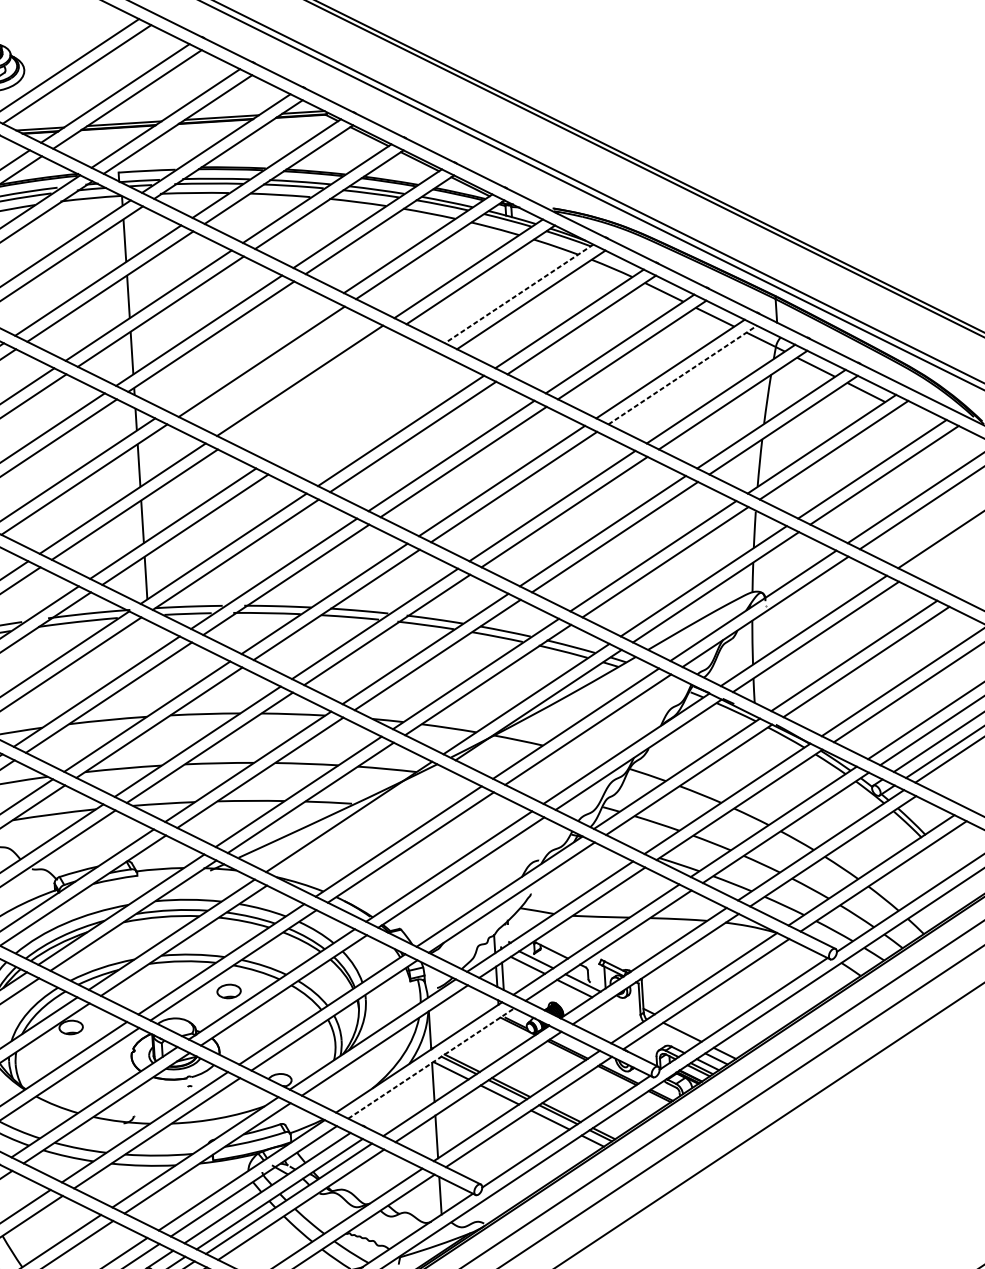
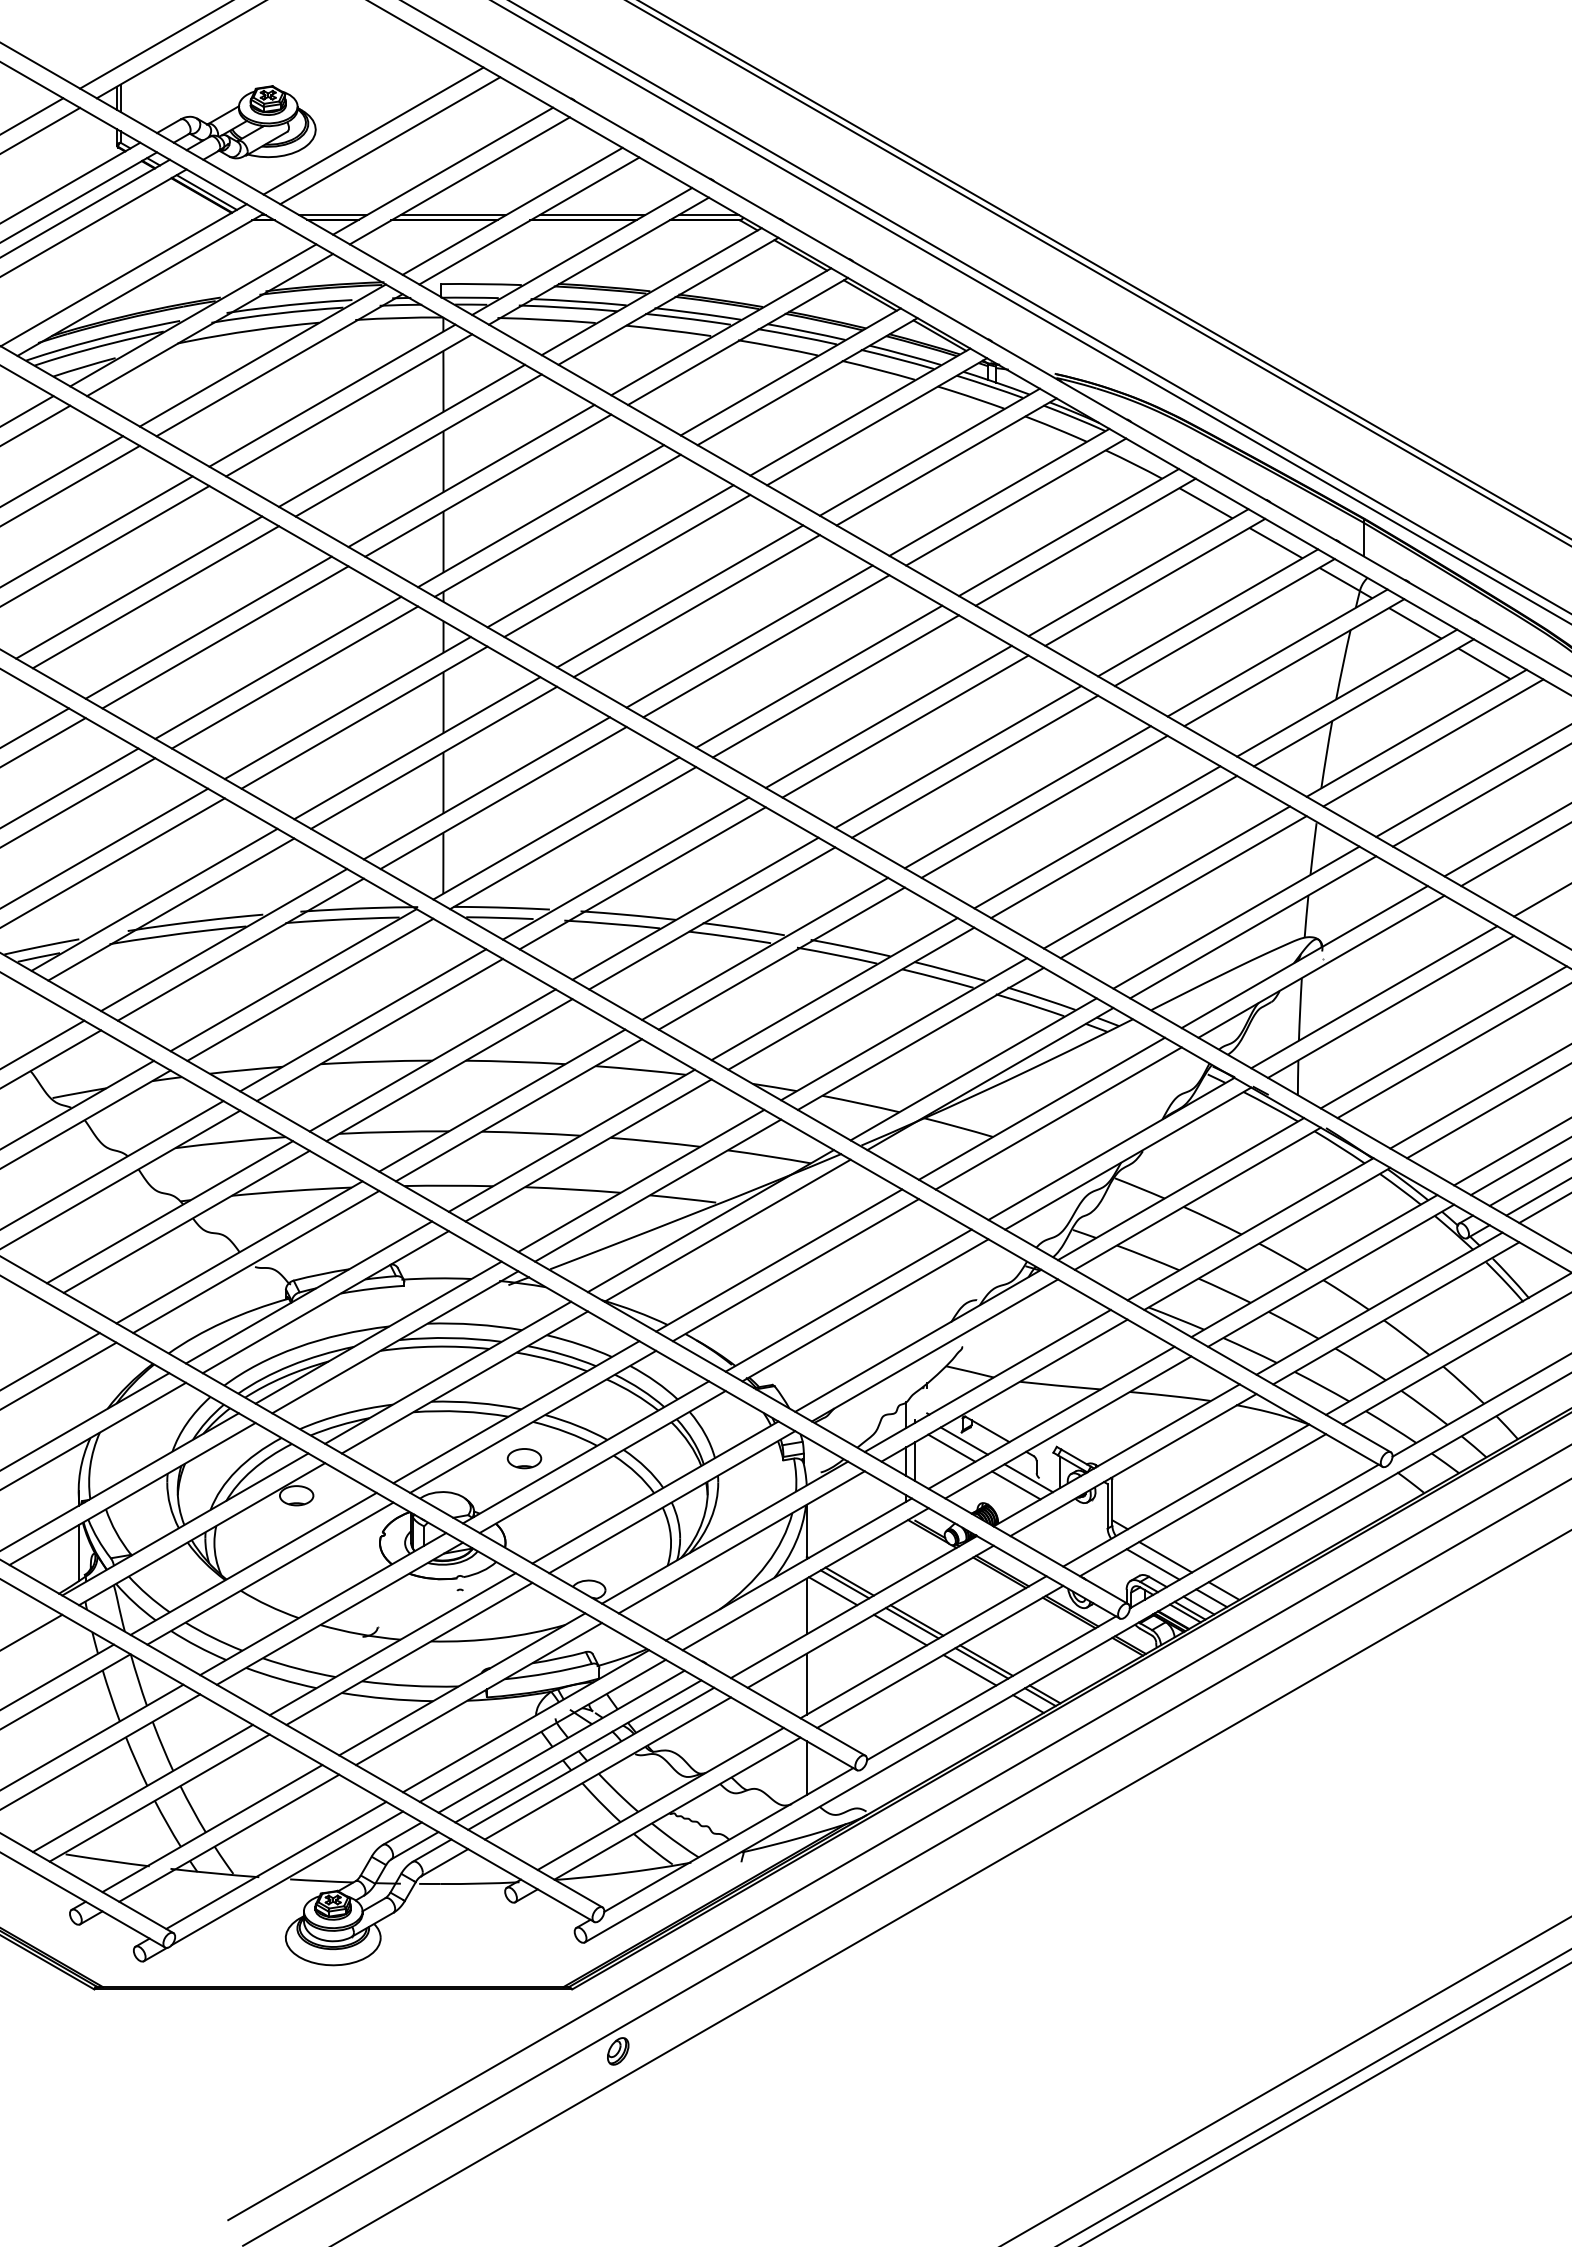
line: (519, 293) -> (999, 492), dashed -> solid
line: (249, 355) -> (610, 556), added
line: (683, 375) -> (1225, 622), dashed -> solid
line: (312, 387) -> (696, 606), added
line: (350, 405) -> (749, 636), added
line: (362, 412) -> (766, 646), added
line: (361, 822) -> (727, 1230), added
line: (673, 1037) -> (1152, 1564), added
line: (431, 1063) -> (806, 1578), dashed -> solid

